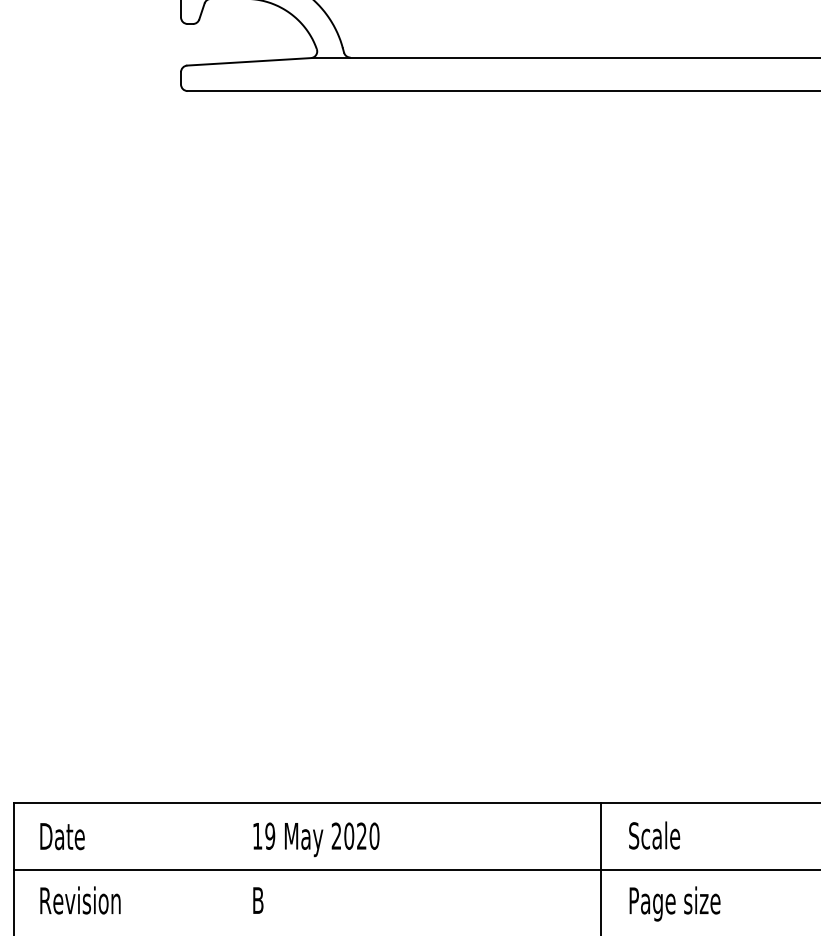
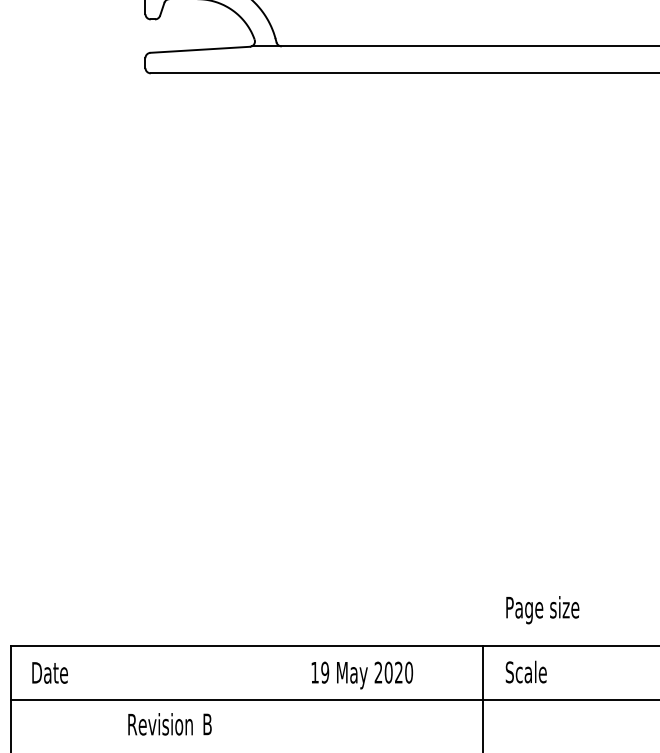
text: (316, 839) -> (362, 675), moved
text: (80, 900) -> (160, 724), moved
text: (674, 904) -> (542, 610), moved

